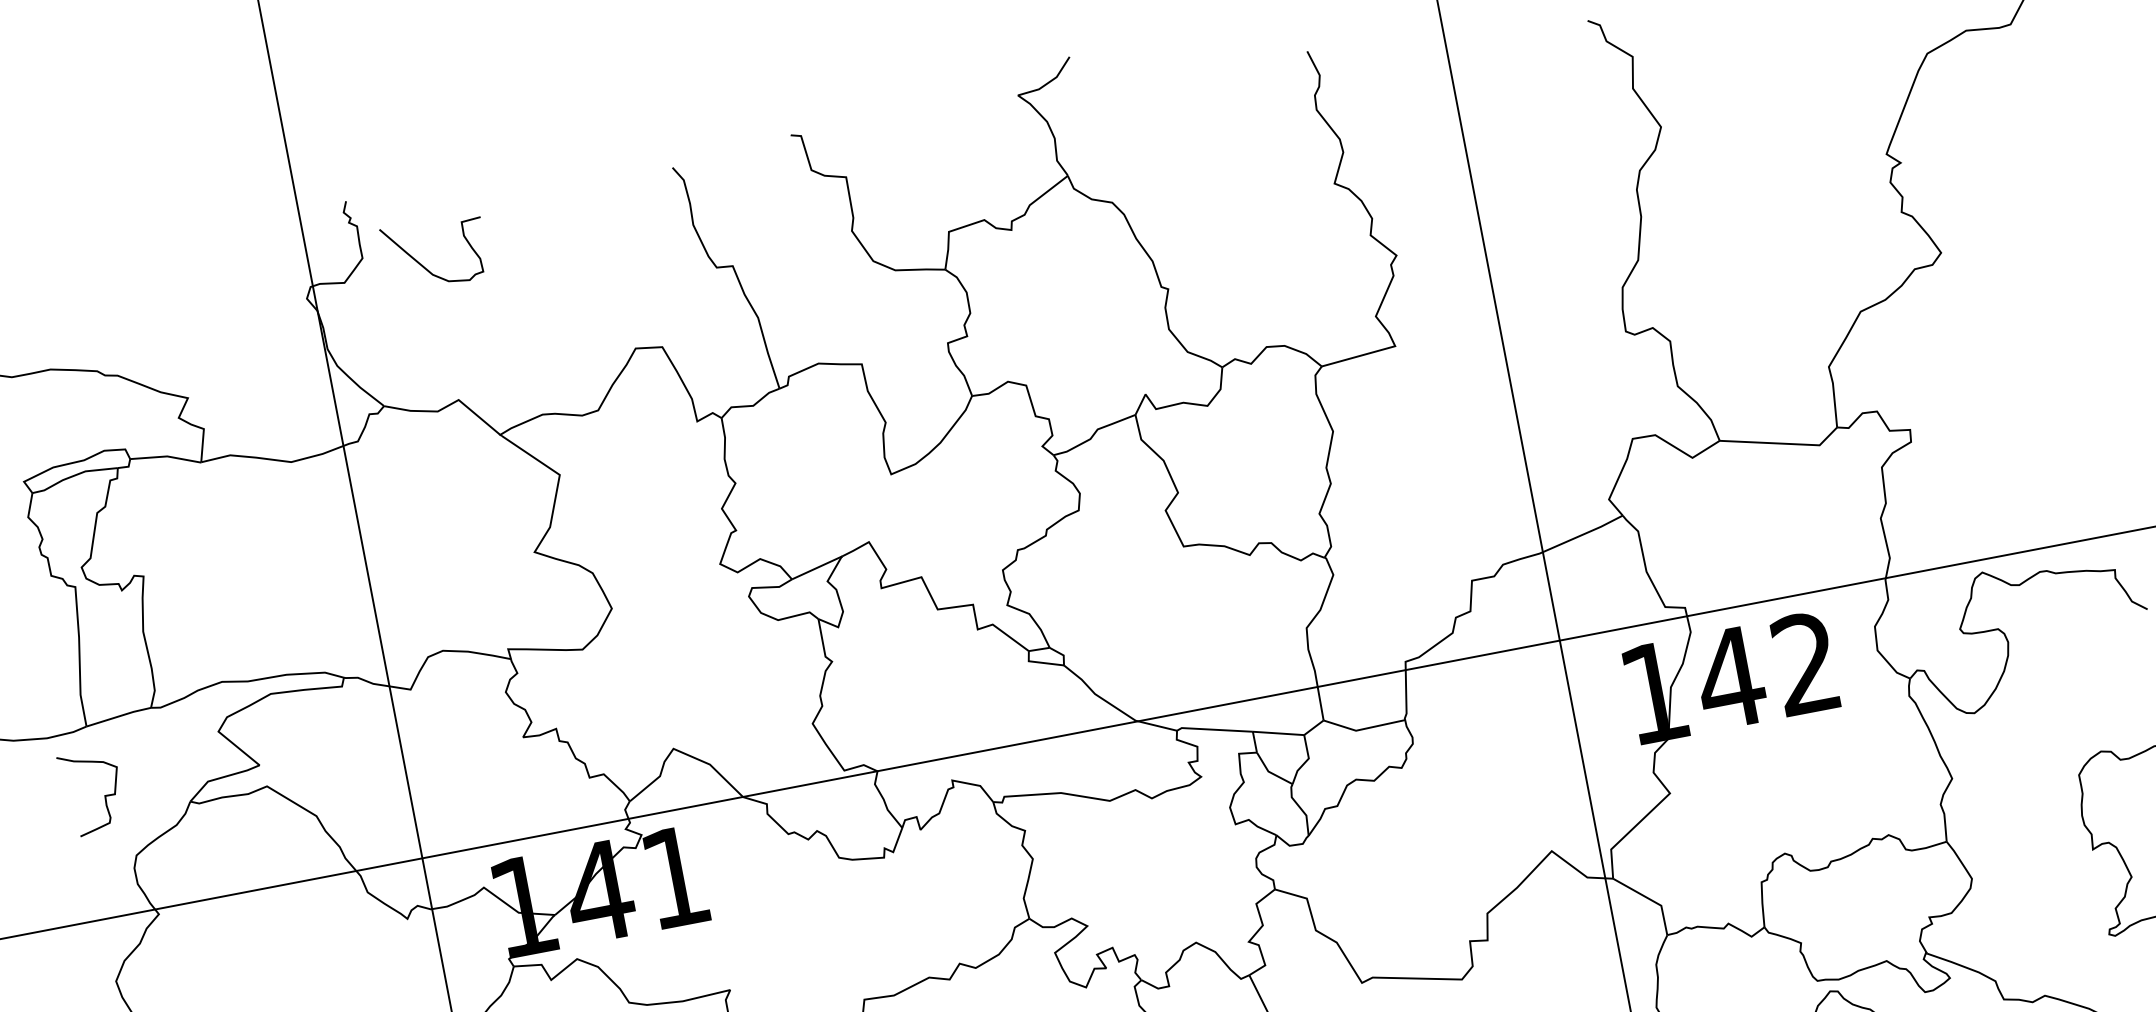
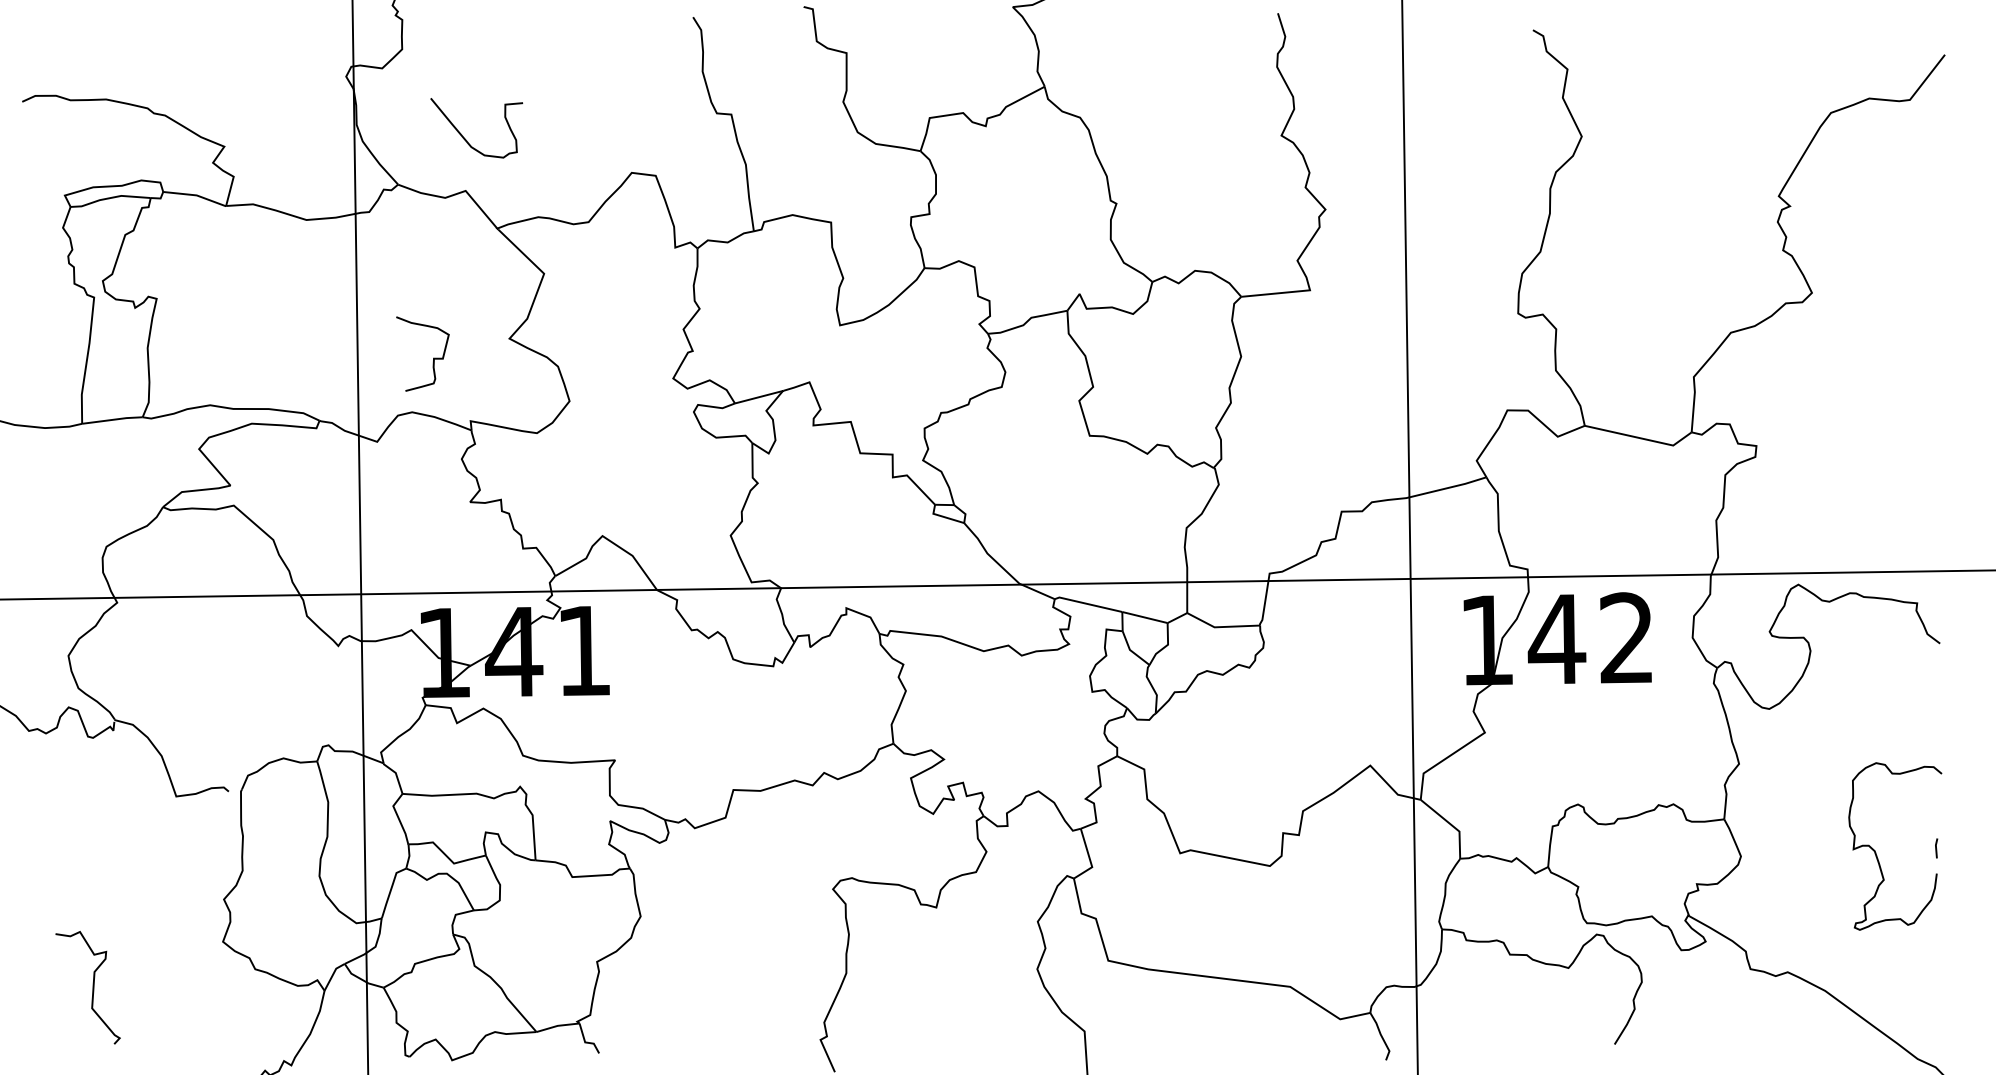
curve: (424, 266) -> (465, 138), moved
curve: (104, 794) -> (433, 357), moved

